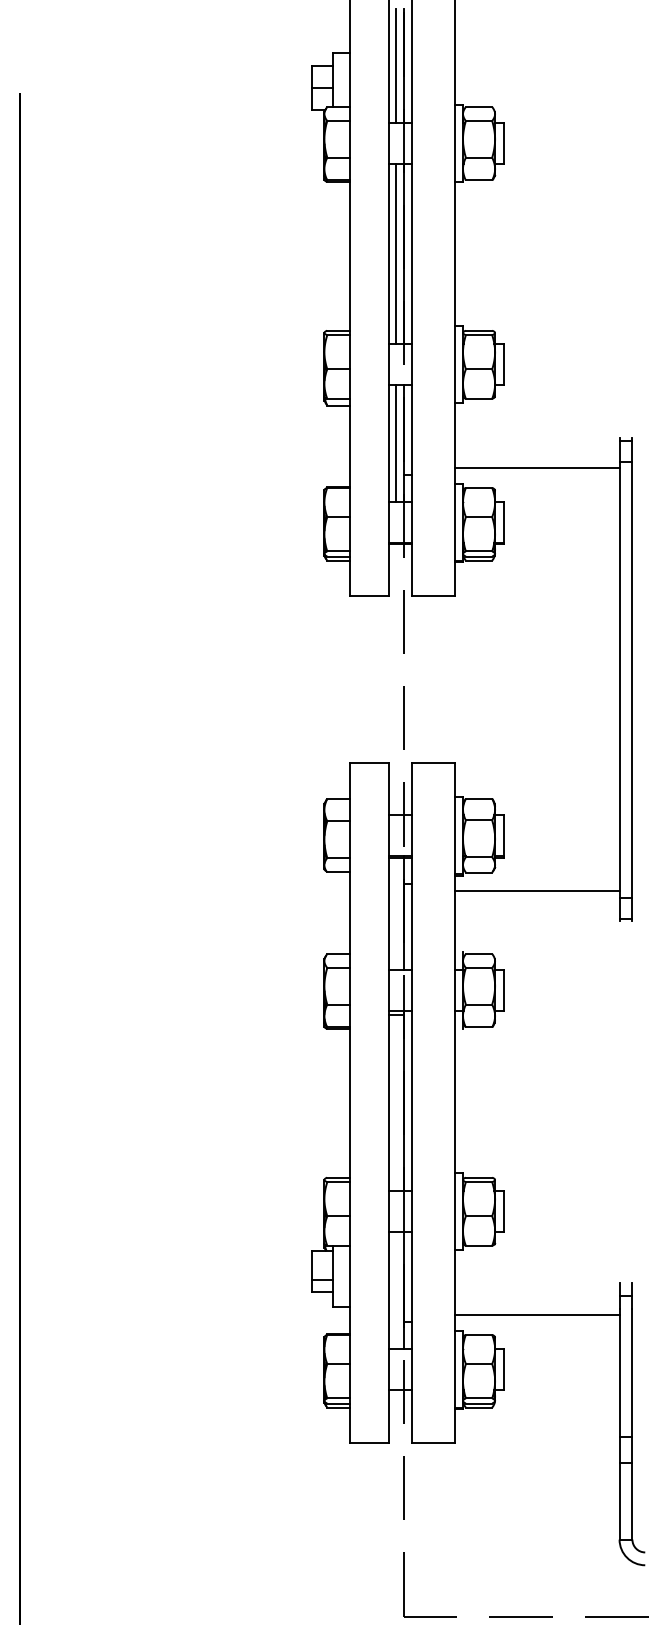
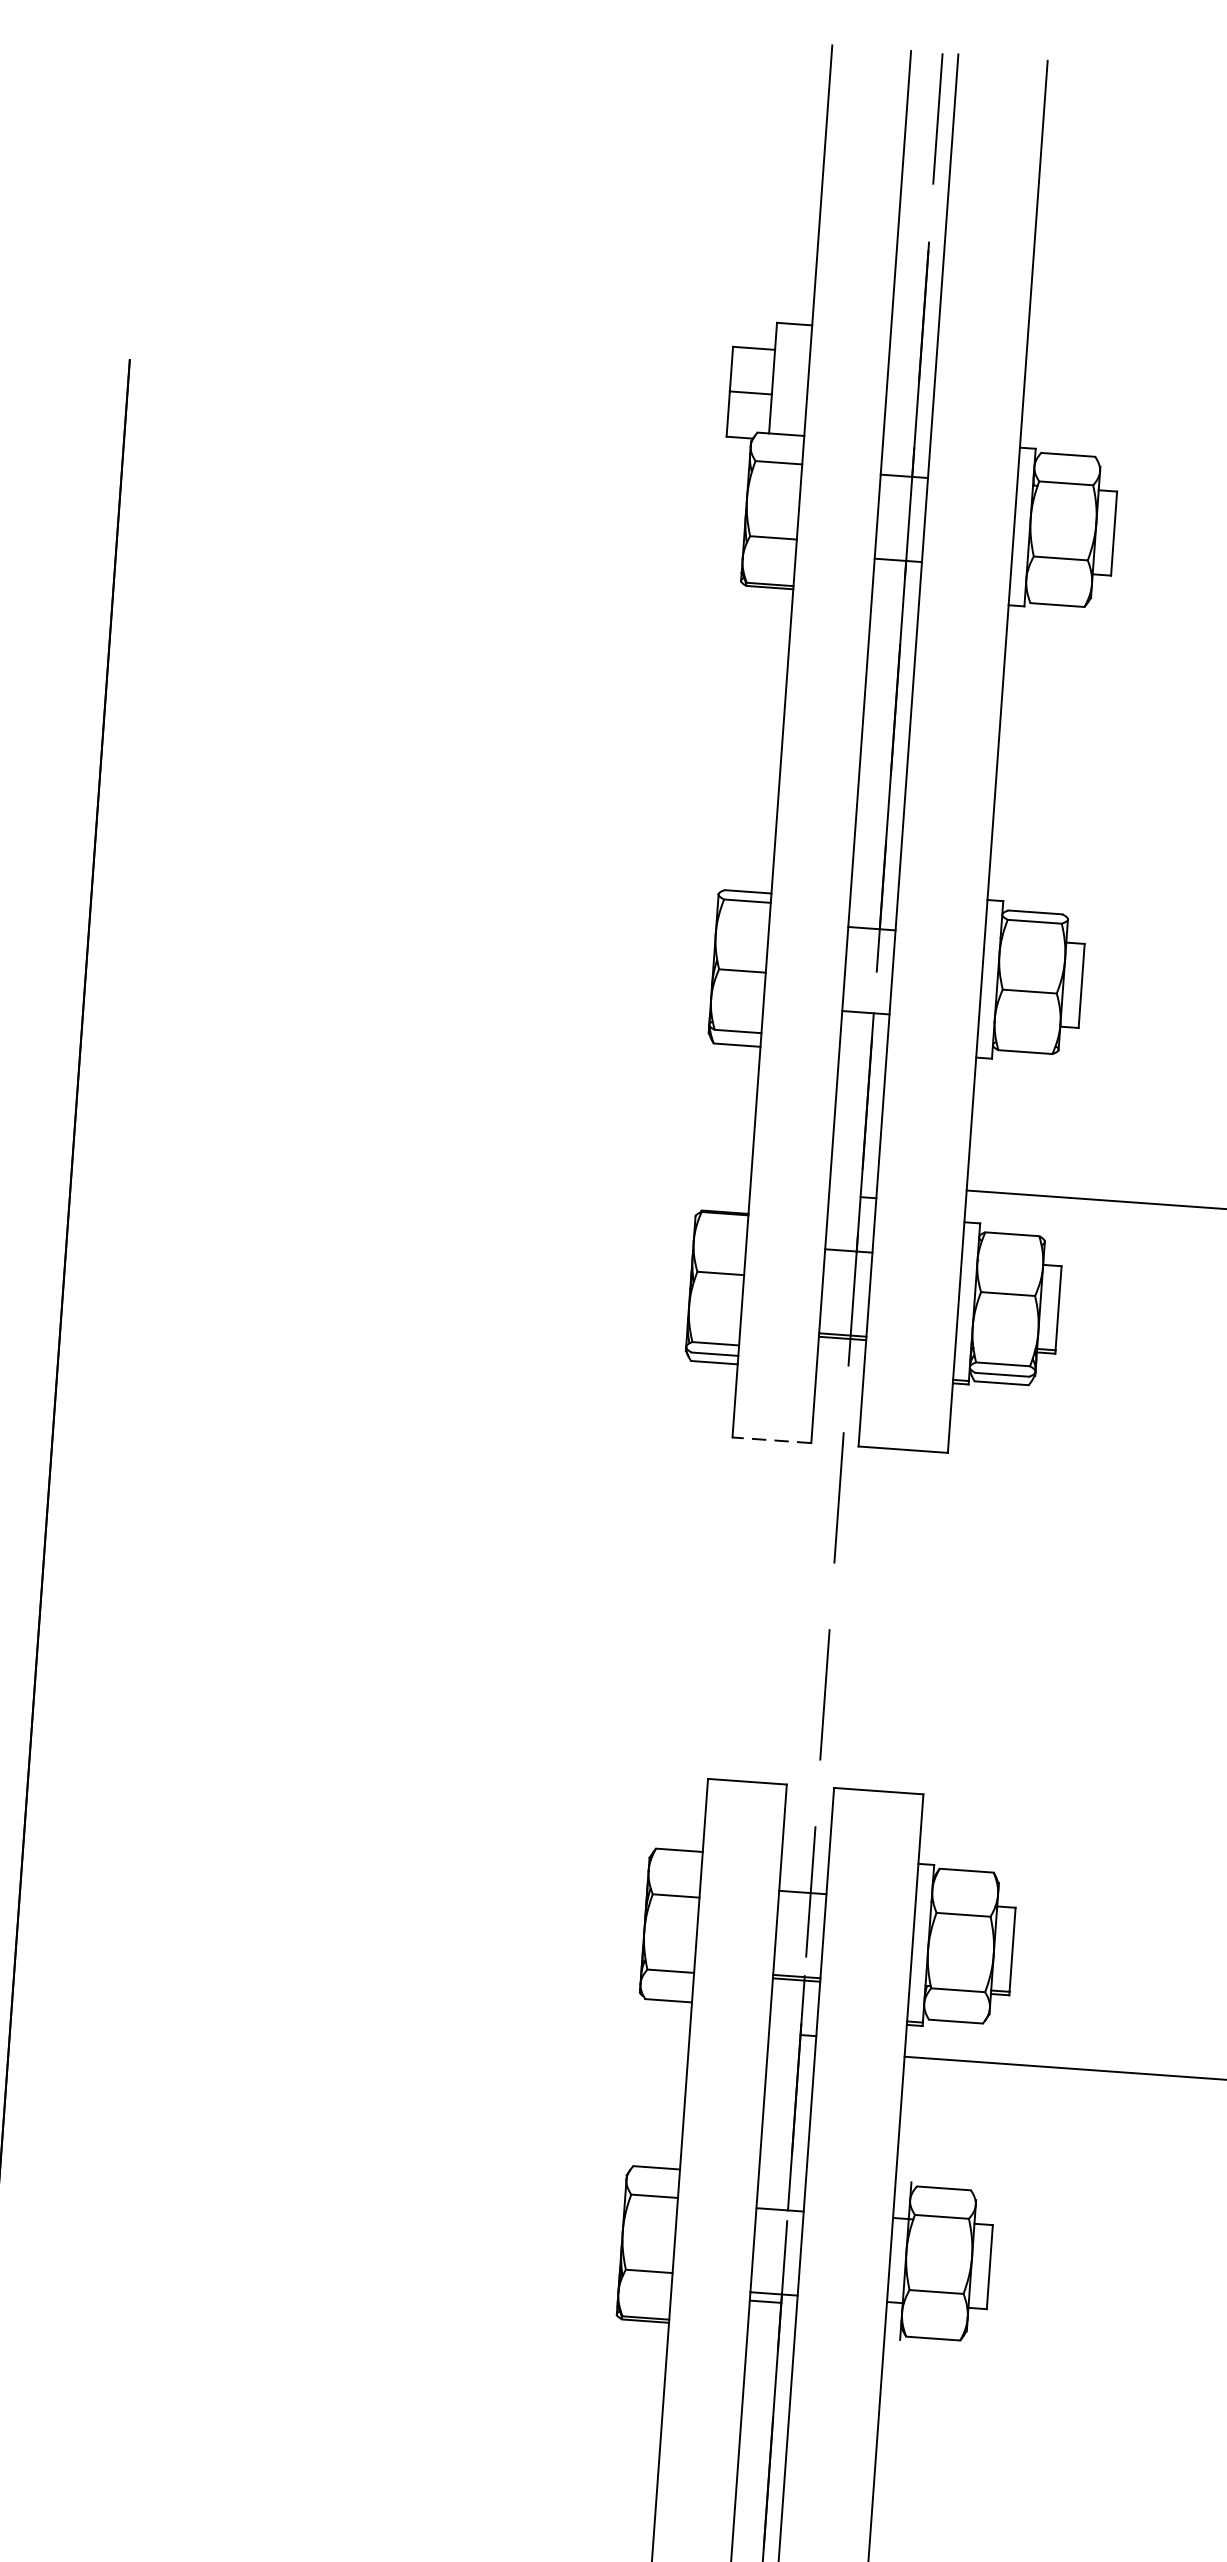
line: (396, 66) -> (905, 359), removed
line: (396, 254) -> (877, 744), removed
line: (396, 443) -> (849, 1131), removed
line: (368, 596) -> (770, 1440), solid -> dashed

